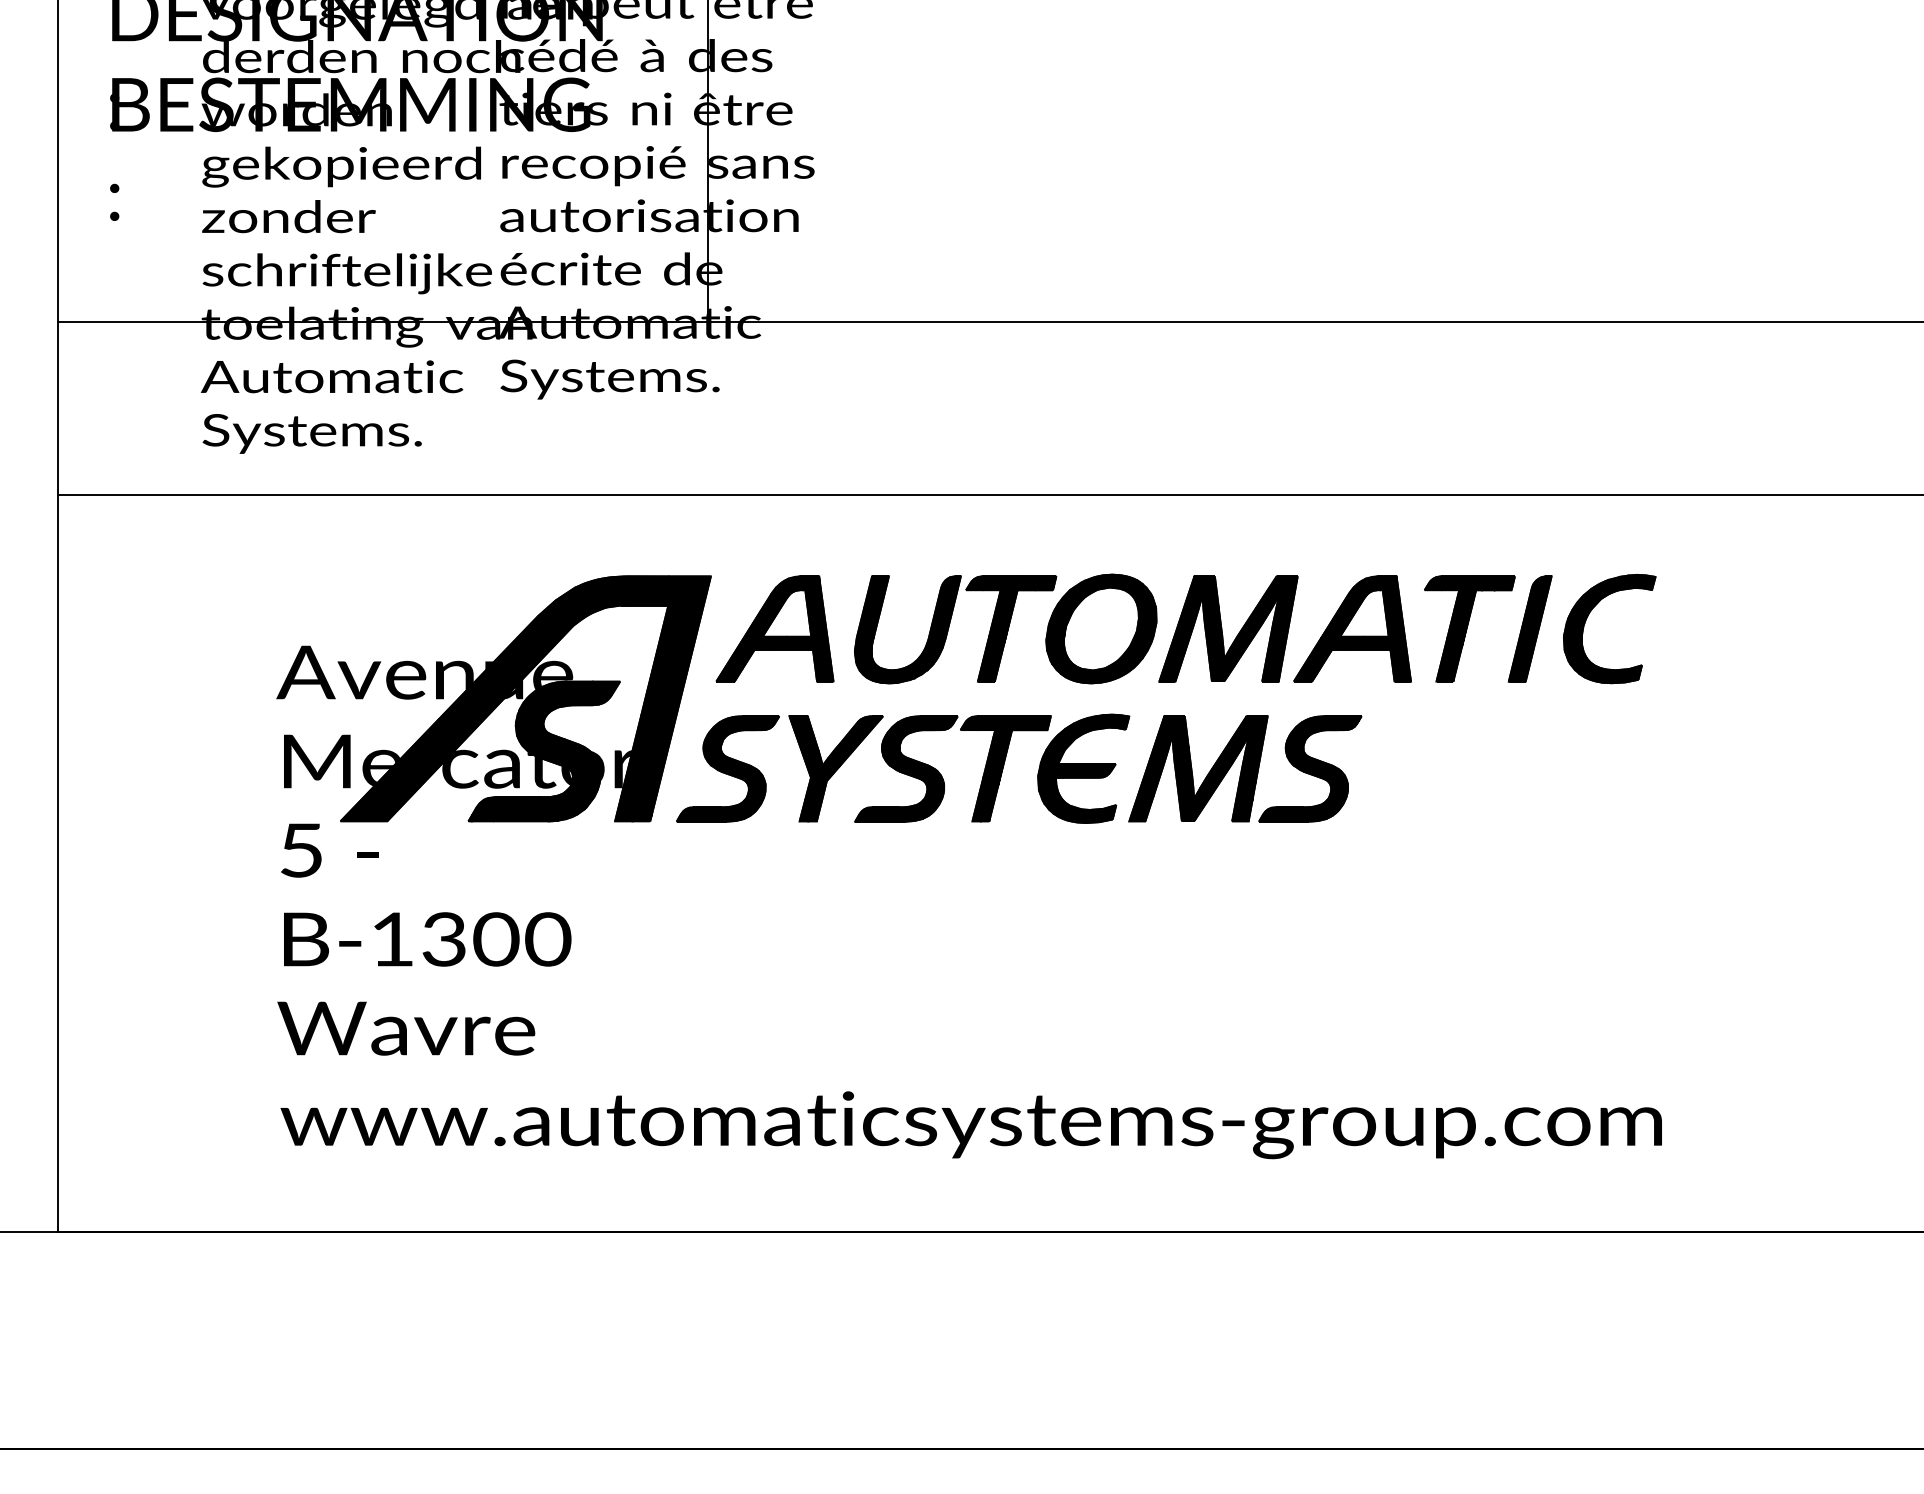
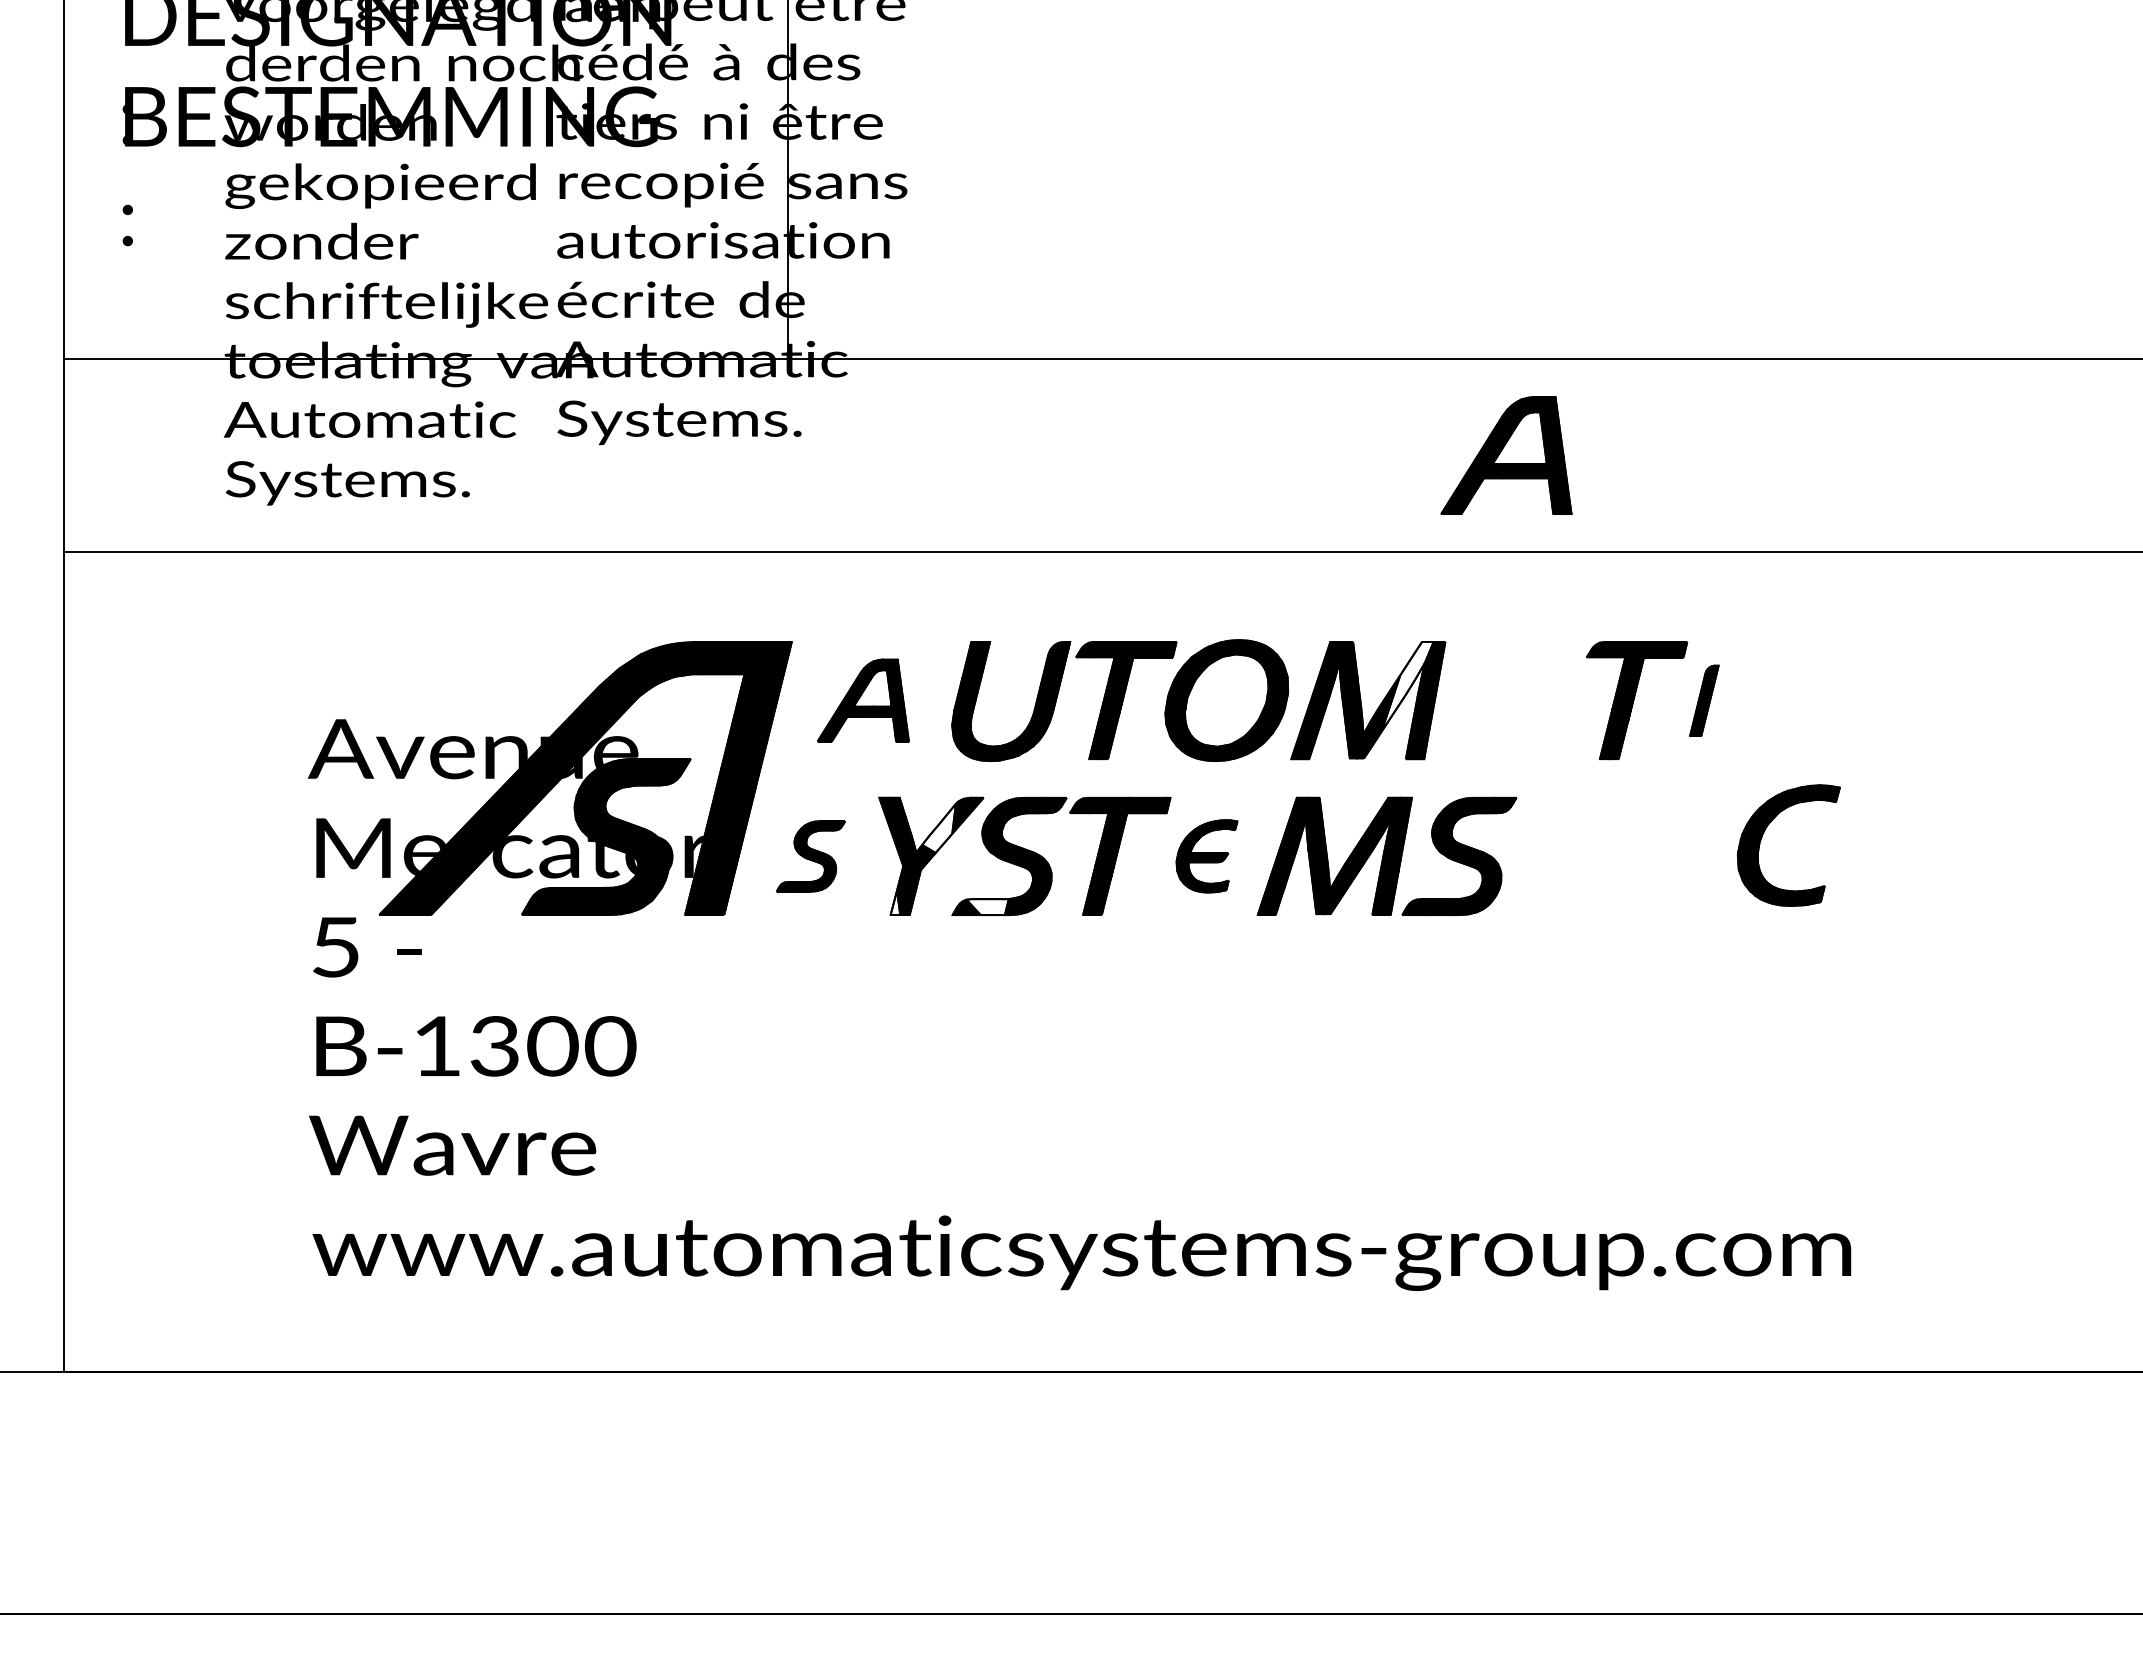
fill: (1263, 616) -> (1407, 686), removed
part: (1586, 619) -> (1763, 835), moved
part: (775, 628) -> (863, 700), size x0.7
part: (1352, 628) -> (1506, 455), moved
part: (1530, 628) -> (1704, 700), size x0.6
fill: (842, 743) -> (938, 828), removed
part: (727, 768) -> (810, 856), size x0.6
part: (1083, 768) -> (1206, 856), size x0.6
fill: (803, 810) -> (895, 902), removed
fill: (886, 814) -> (987, 907), removed

